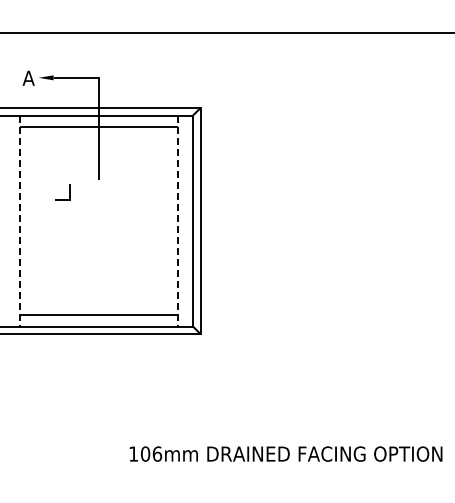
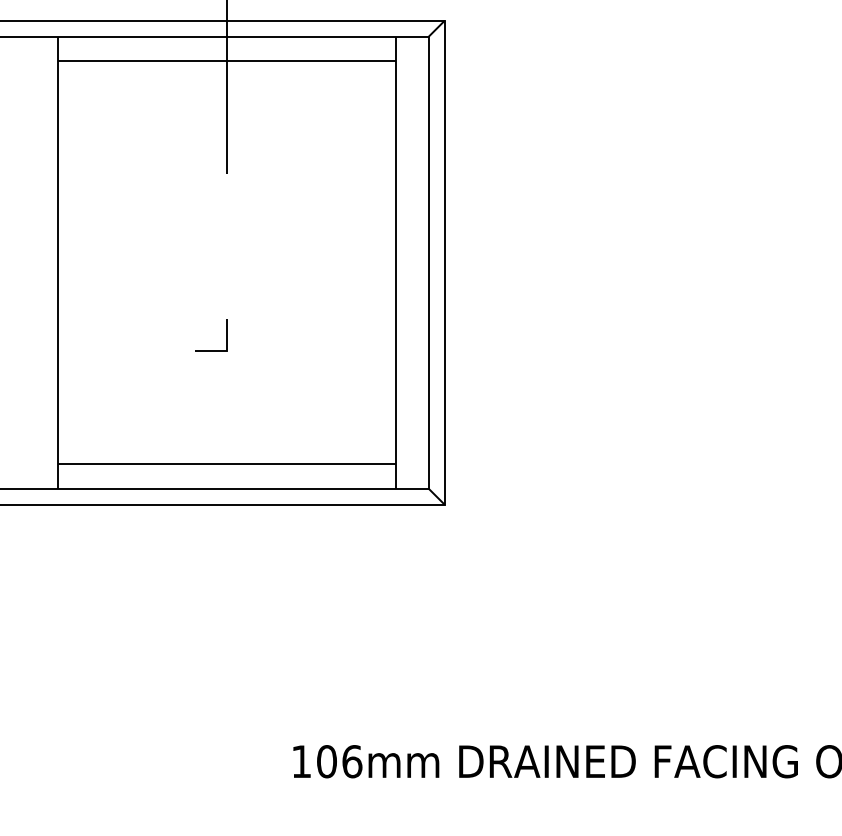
line: (69, 192) -> (226, 336), moved
line: (19, 221) -> (57, 263), dashed -> solid
line: (177, 221) -> (395, 263), dashed -> solid

